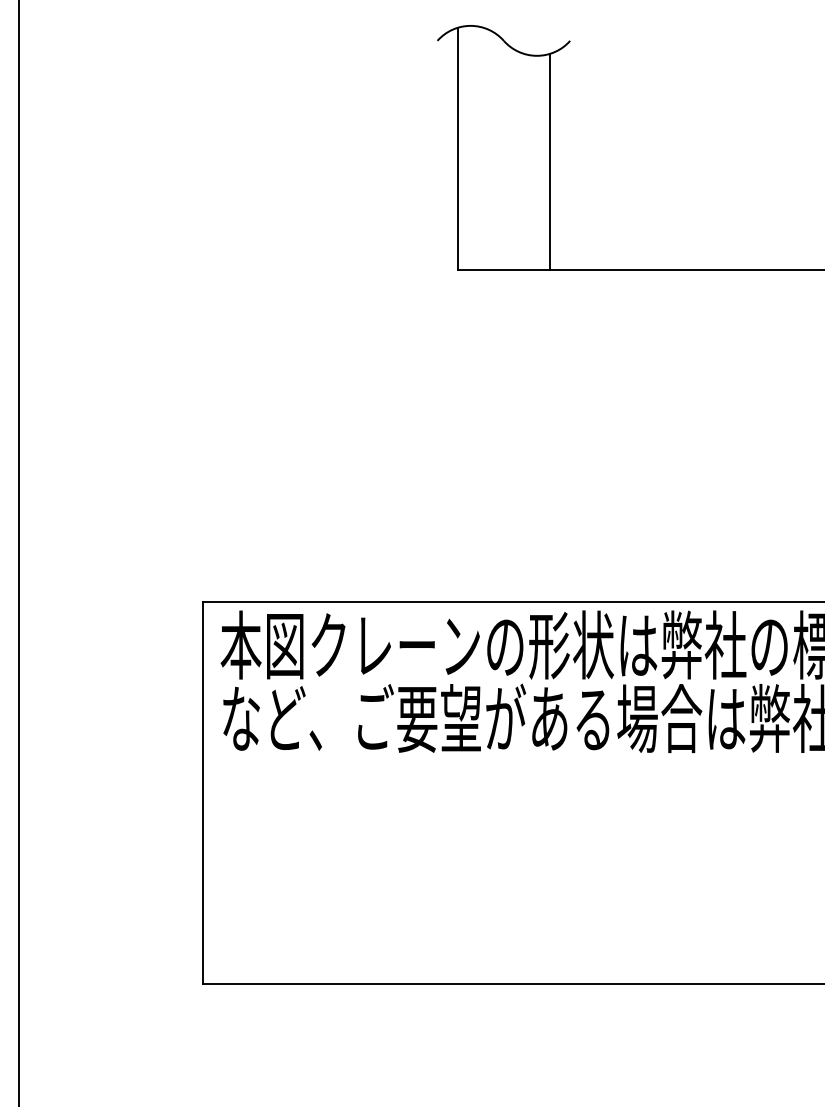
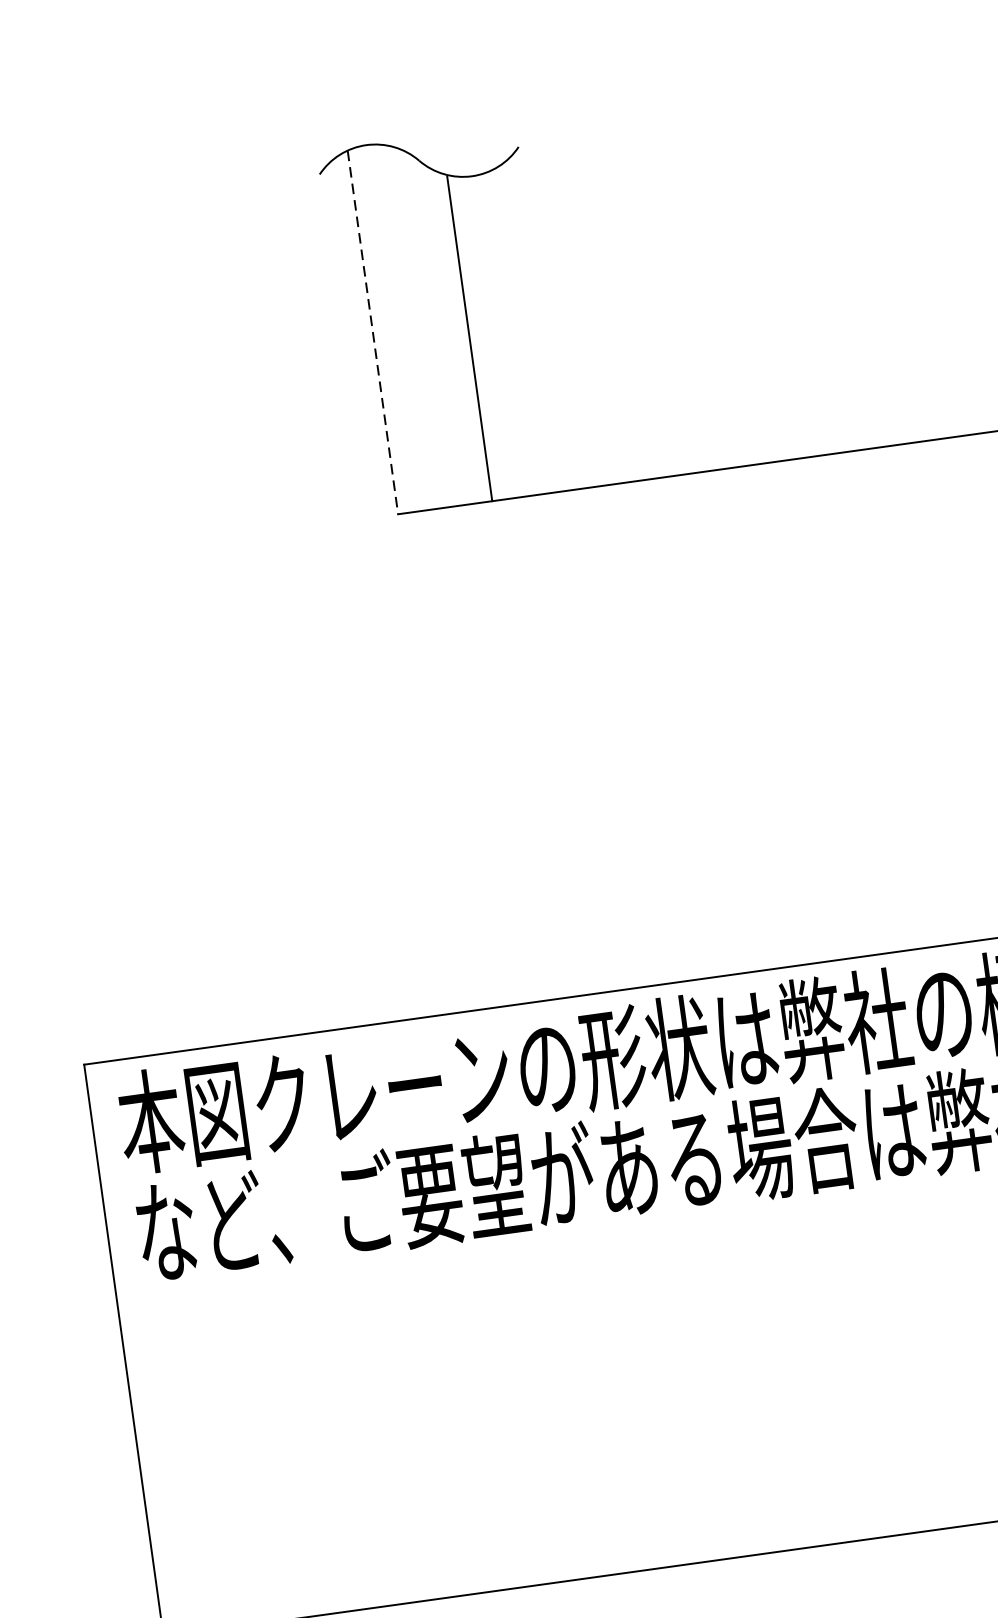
line: (457, 149) -> (372, 333), solid -> dashed
line: (549, 161) -> (469, 338), moved

